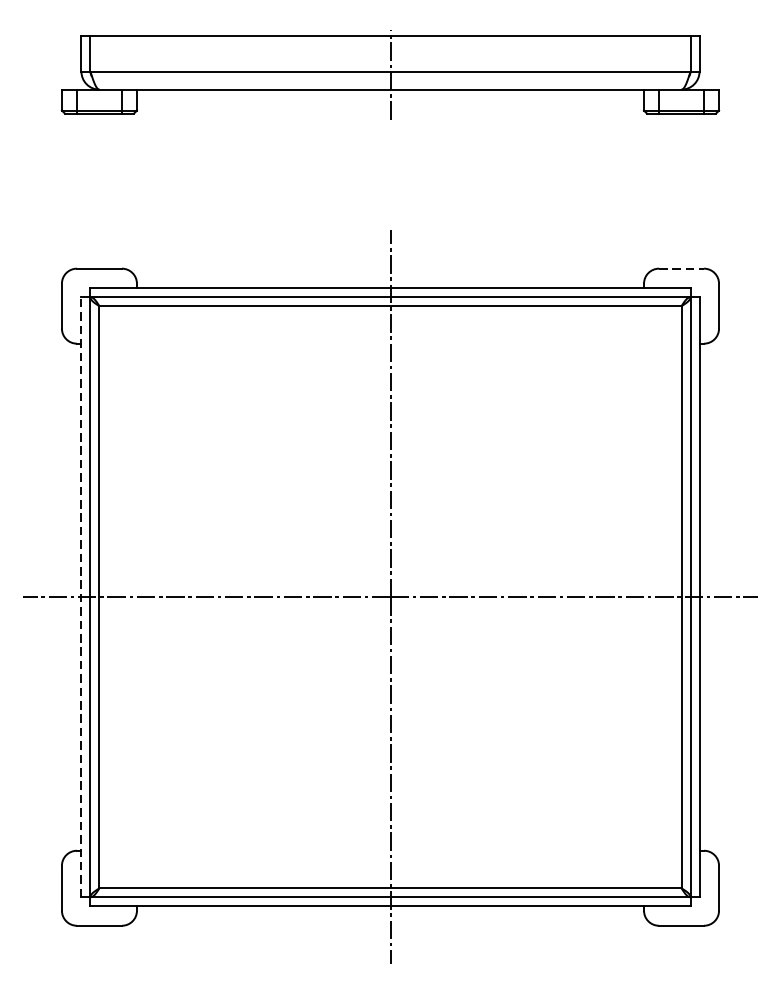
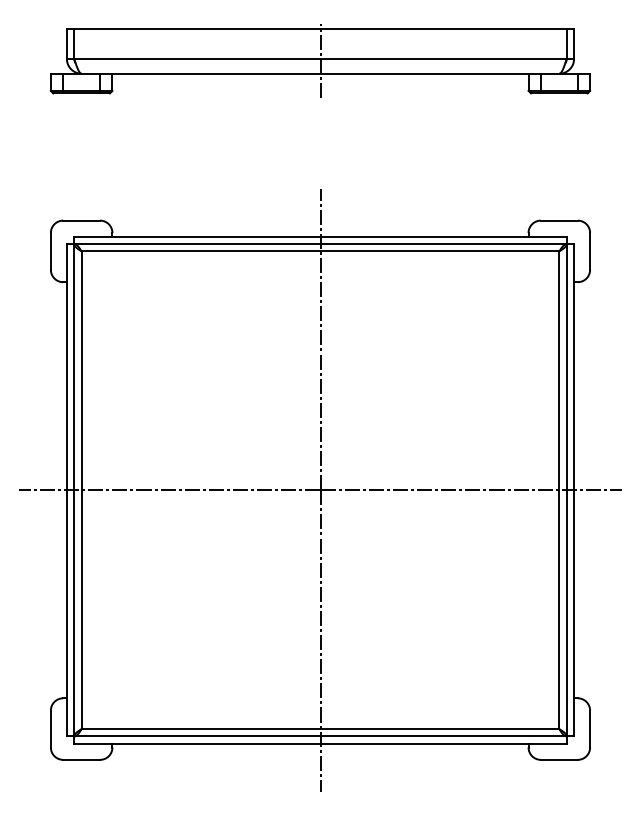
line: (681, 268) -> (559, 220), dashed -> solid
line: (80, 596) -> (66, 489), dashed -> solid

